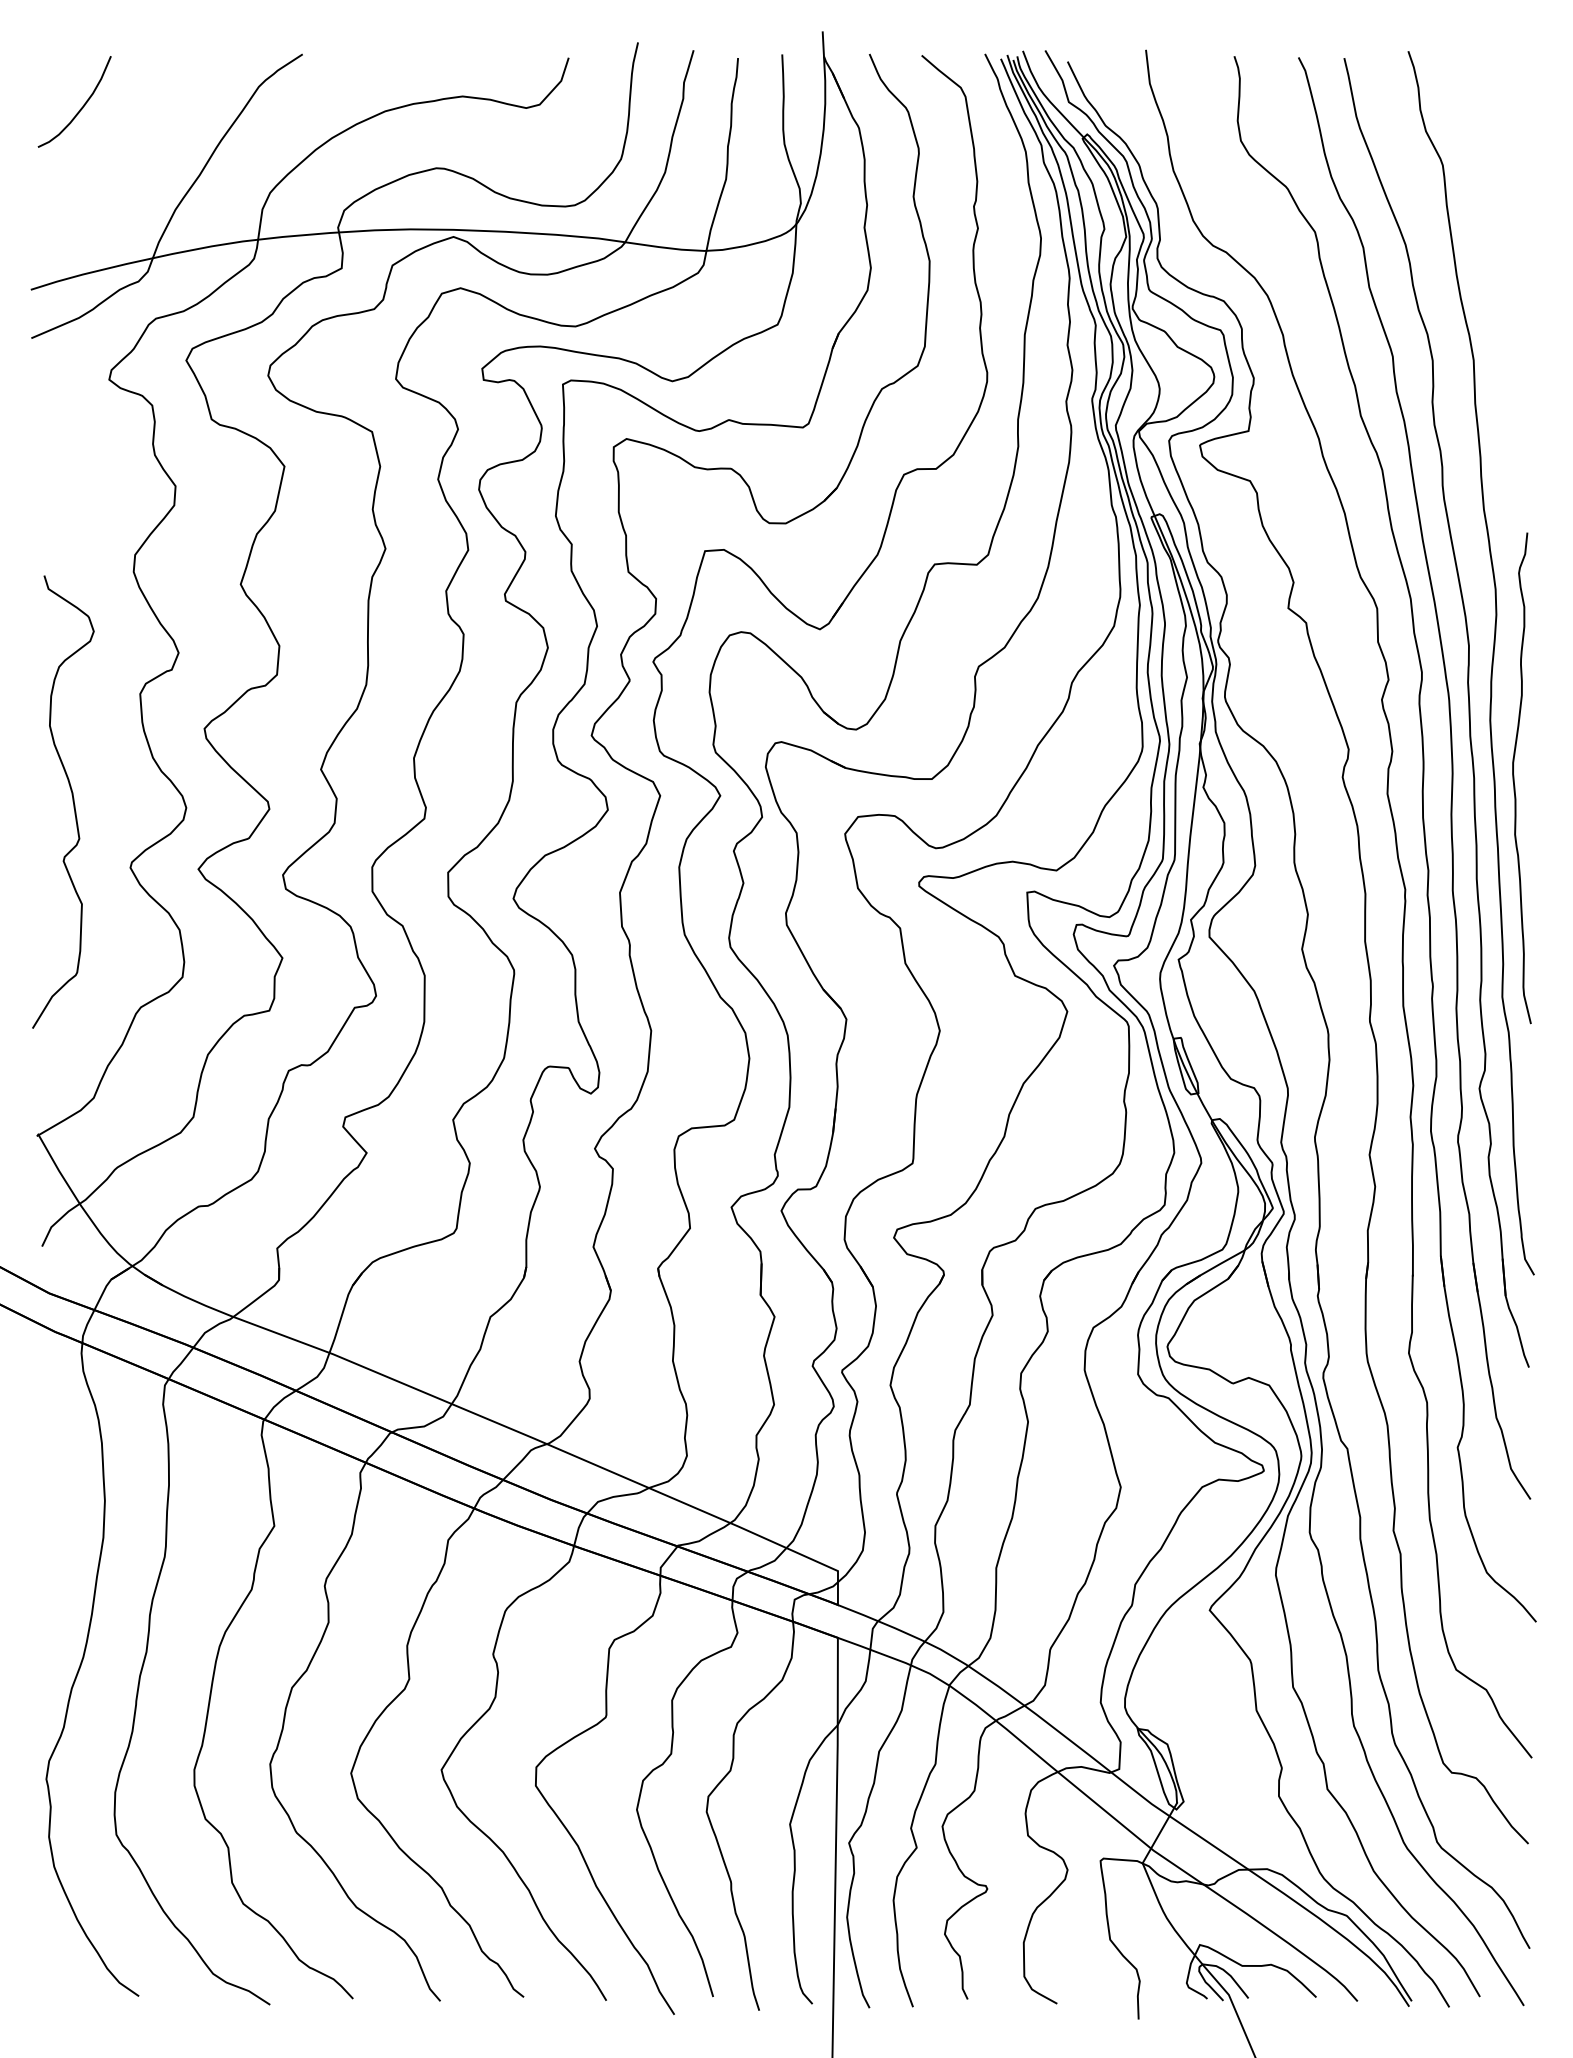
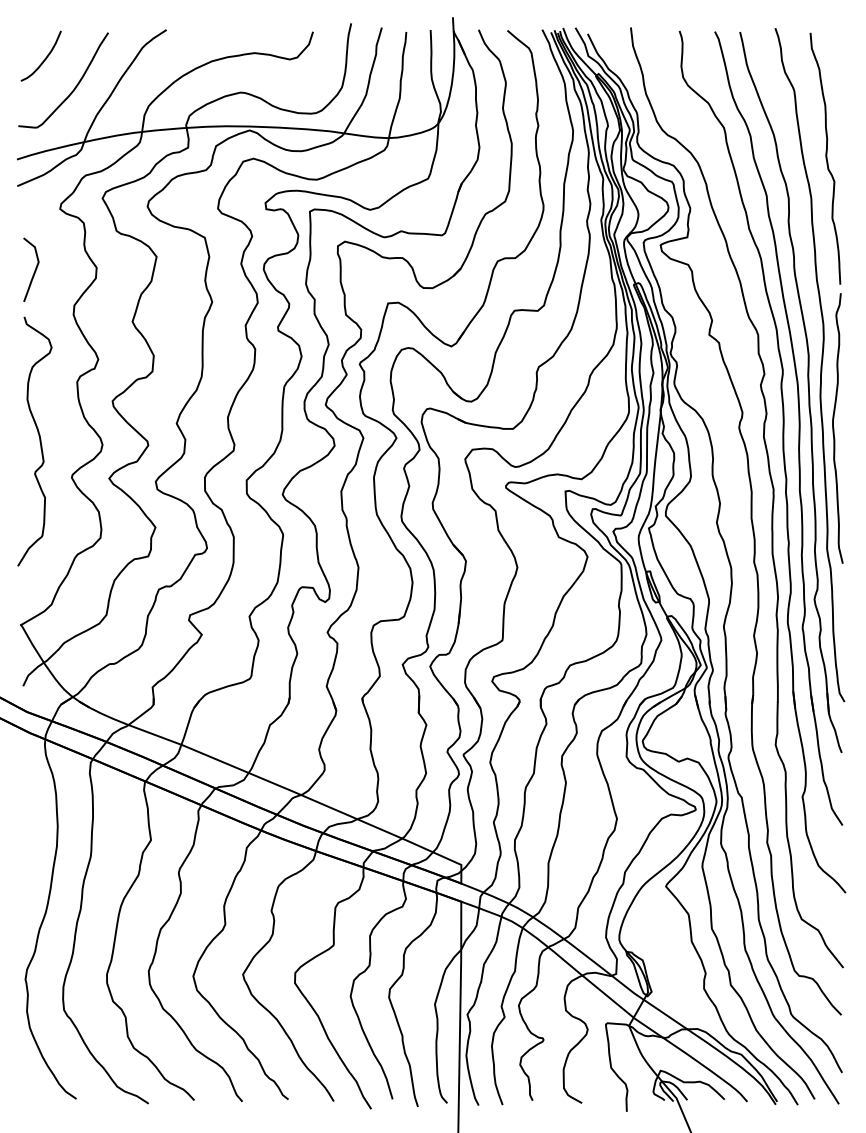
curve: (135, 158) -> (74, 87), added
curve: (1499, 287) -> (825, 158), added
curve: (62, 491) -> (34, 270), added

